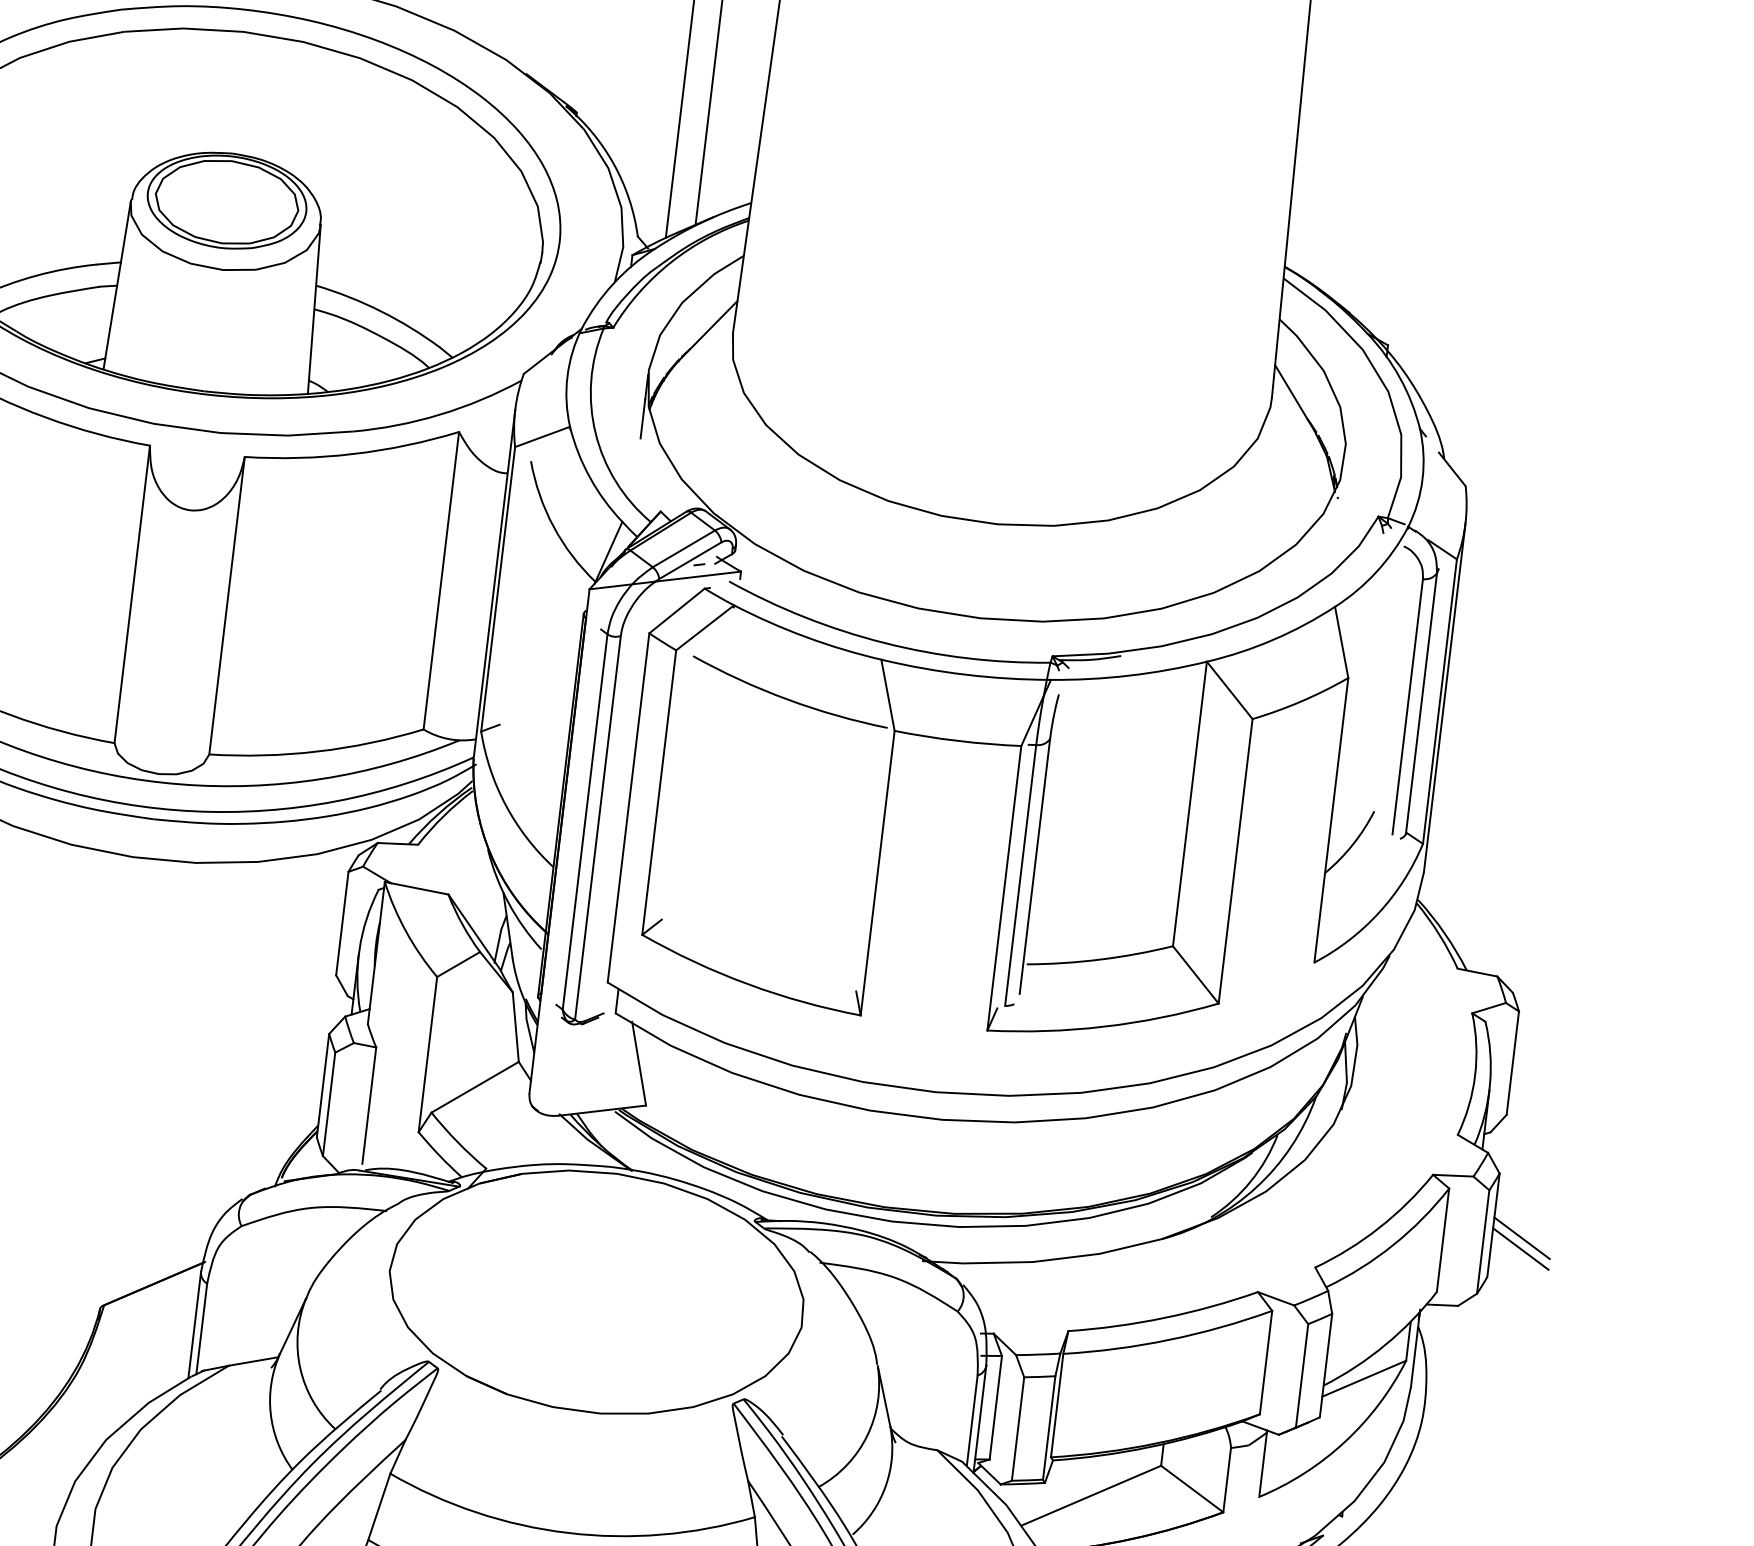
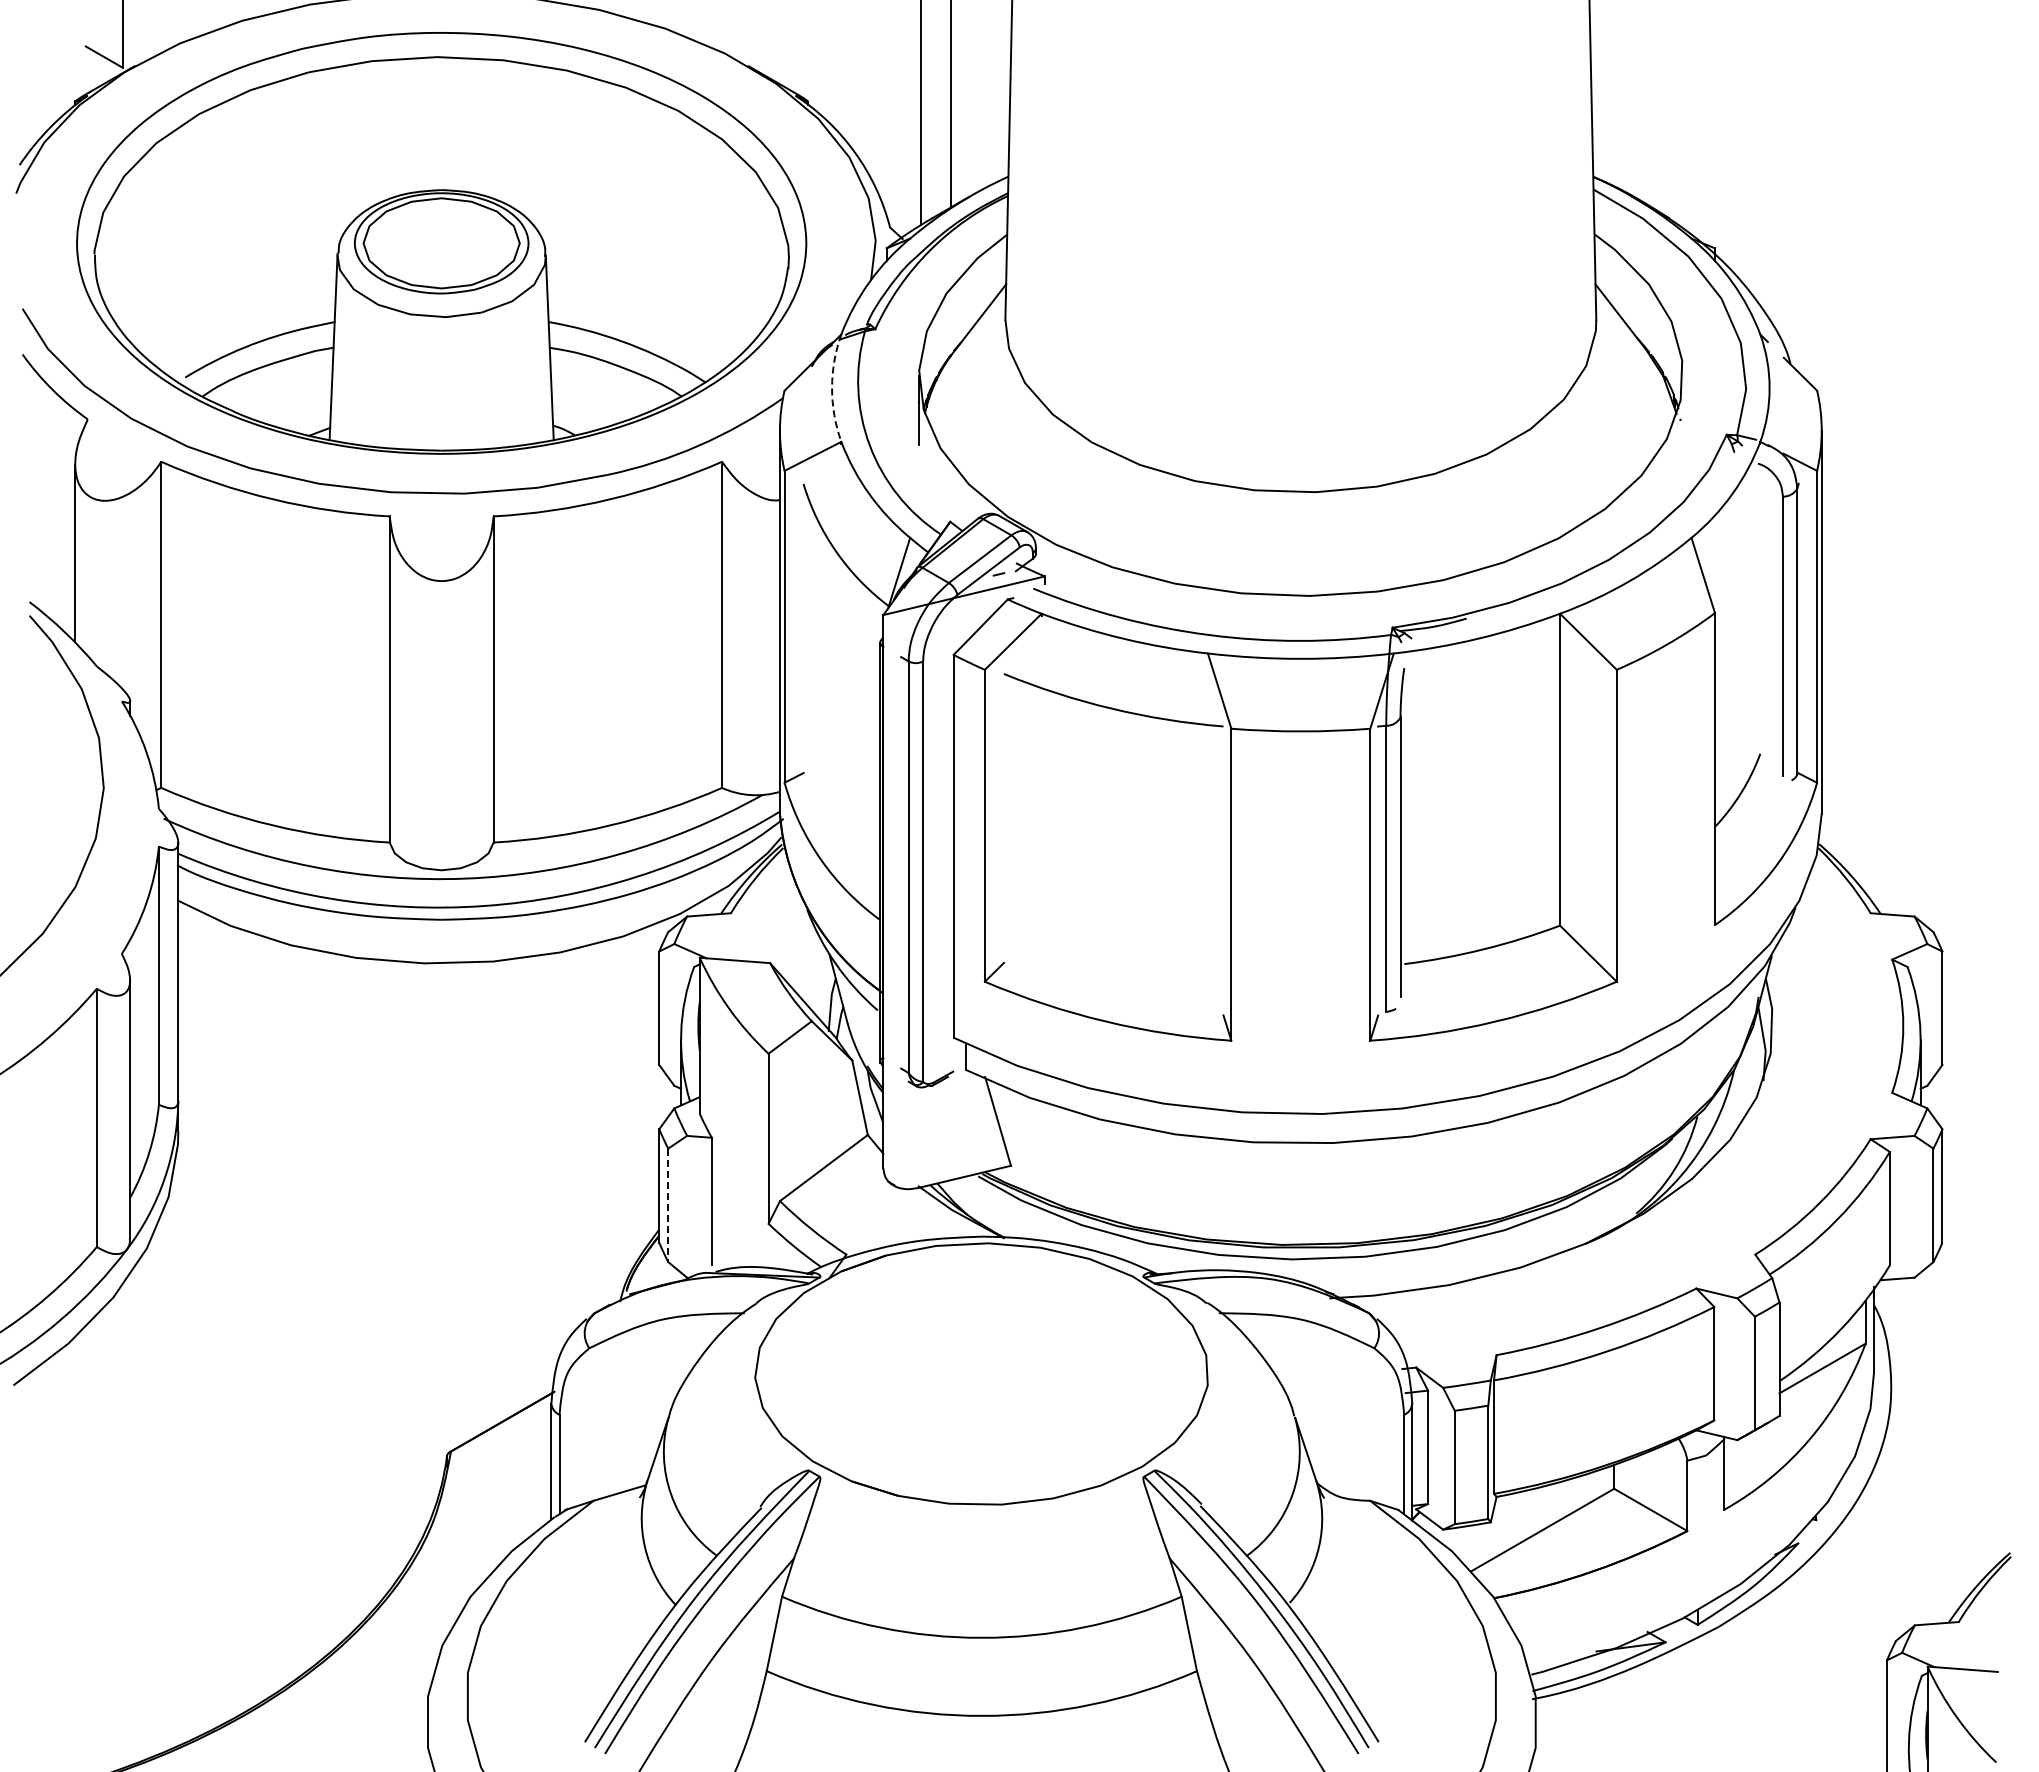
arc: (567, 377) -> (832, 388), solid -> dashed
line: (329, 1104) -> (668, 1205), solid -> dashed
line: (1521, 1238) -> (1974, 1196), removed
line: (1520, 1248) -> (1974, 1207), removed

